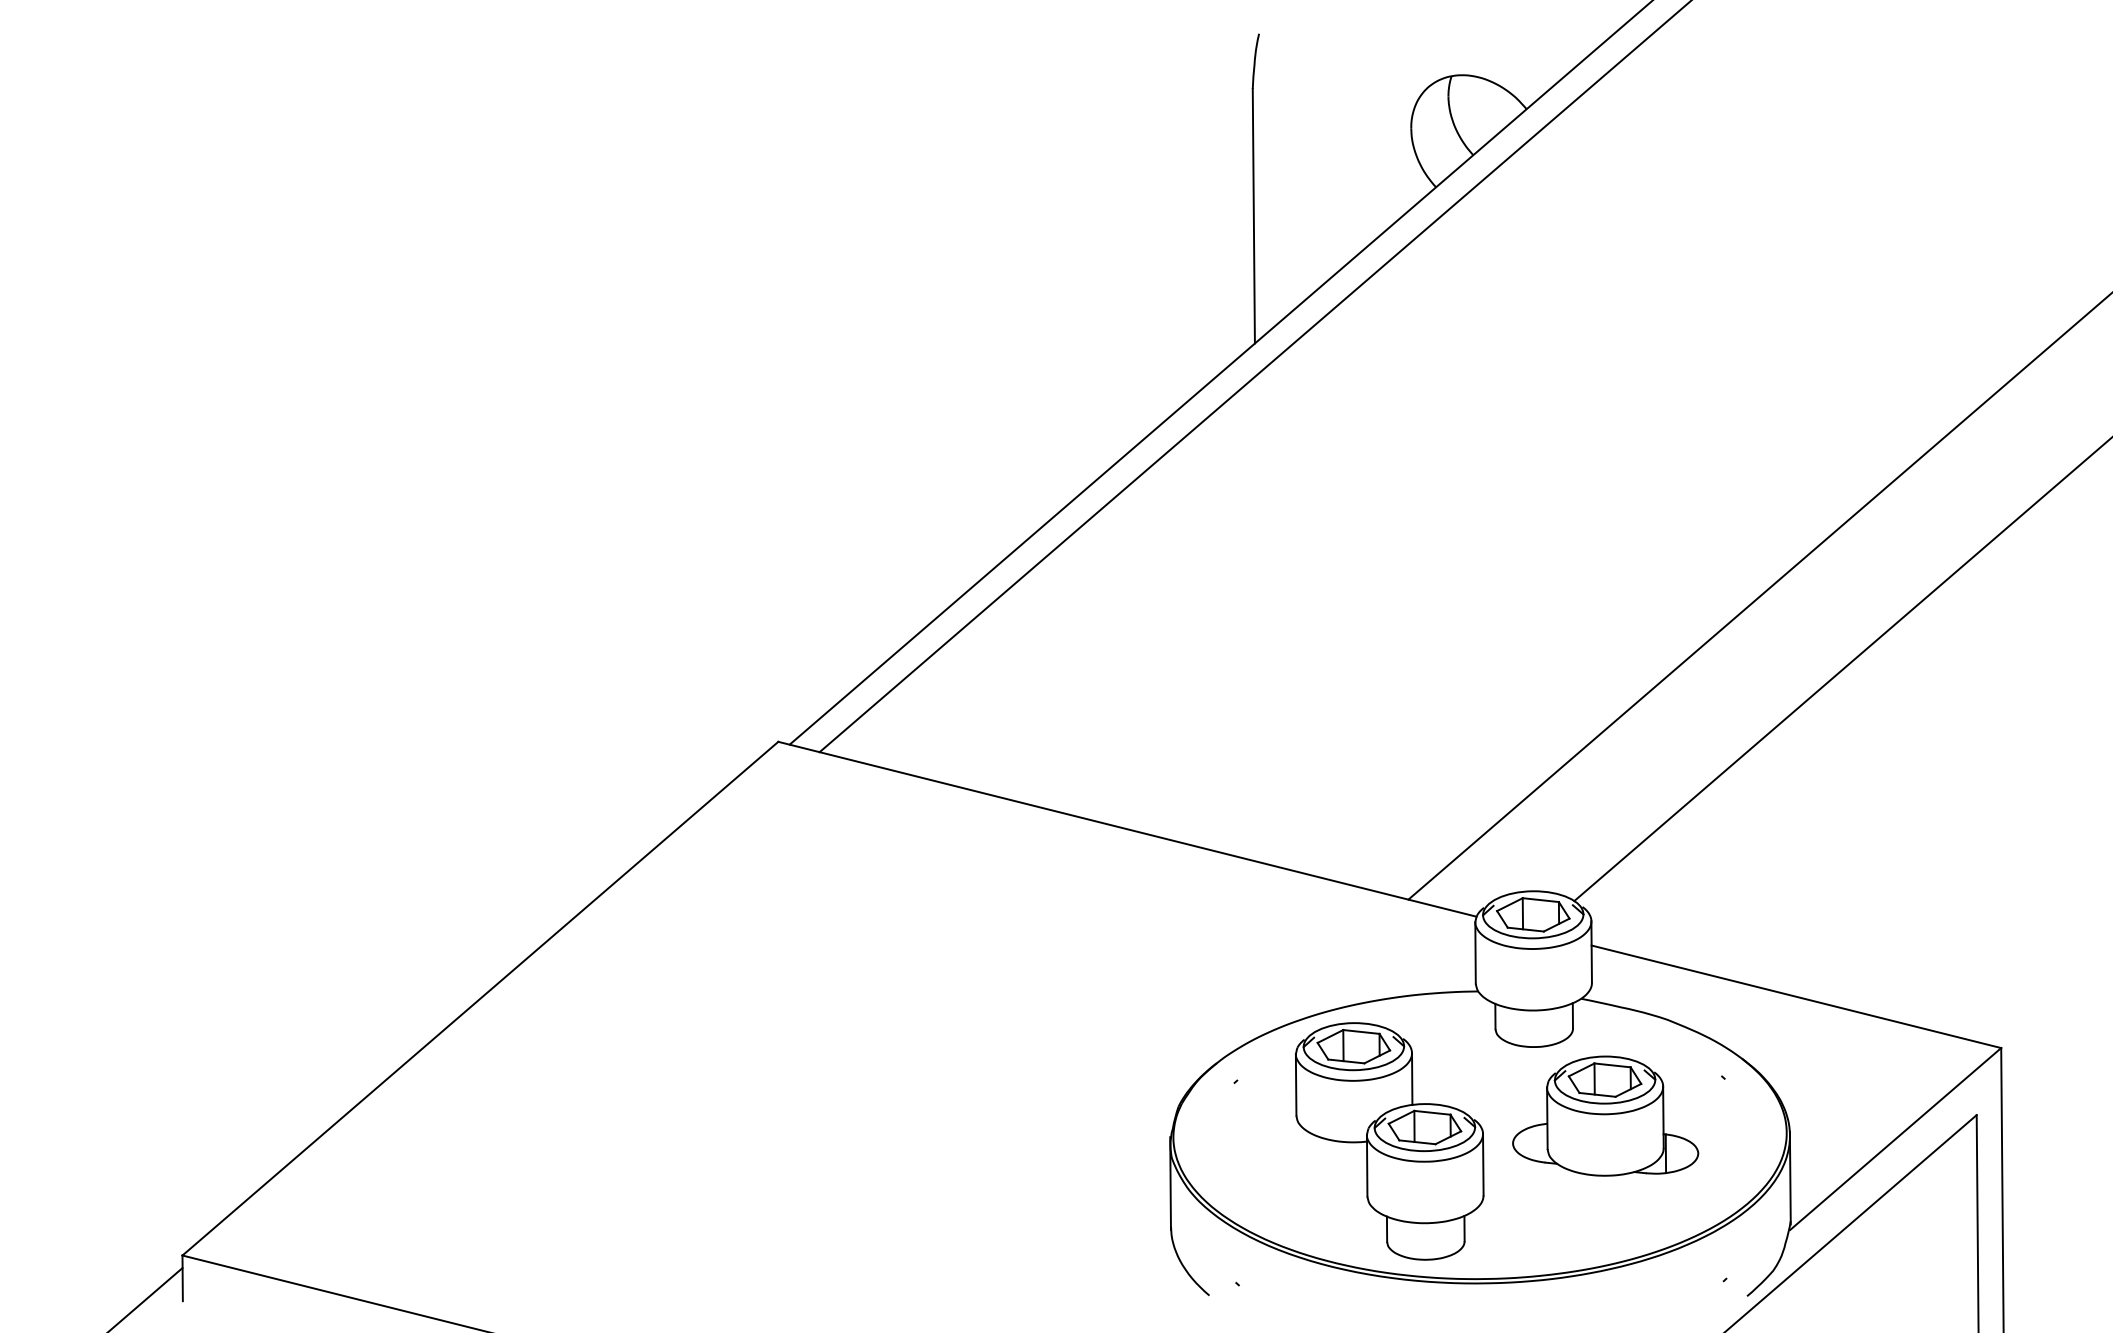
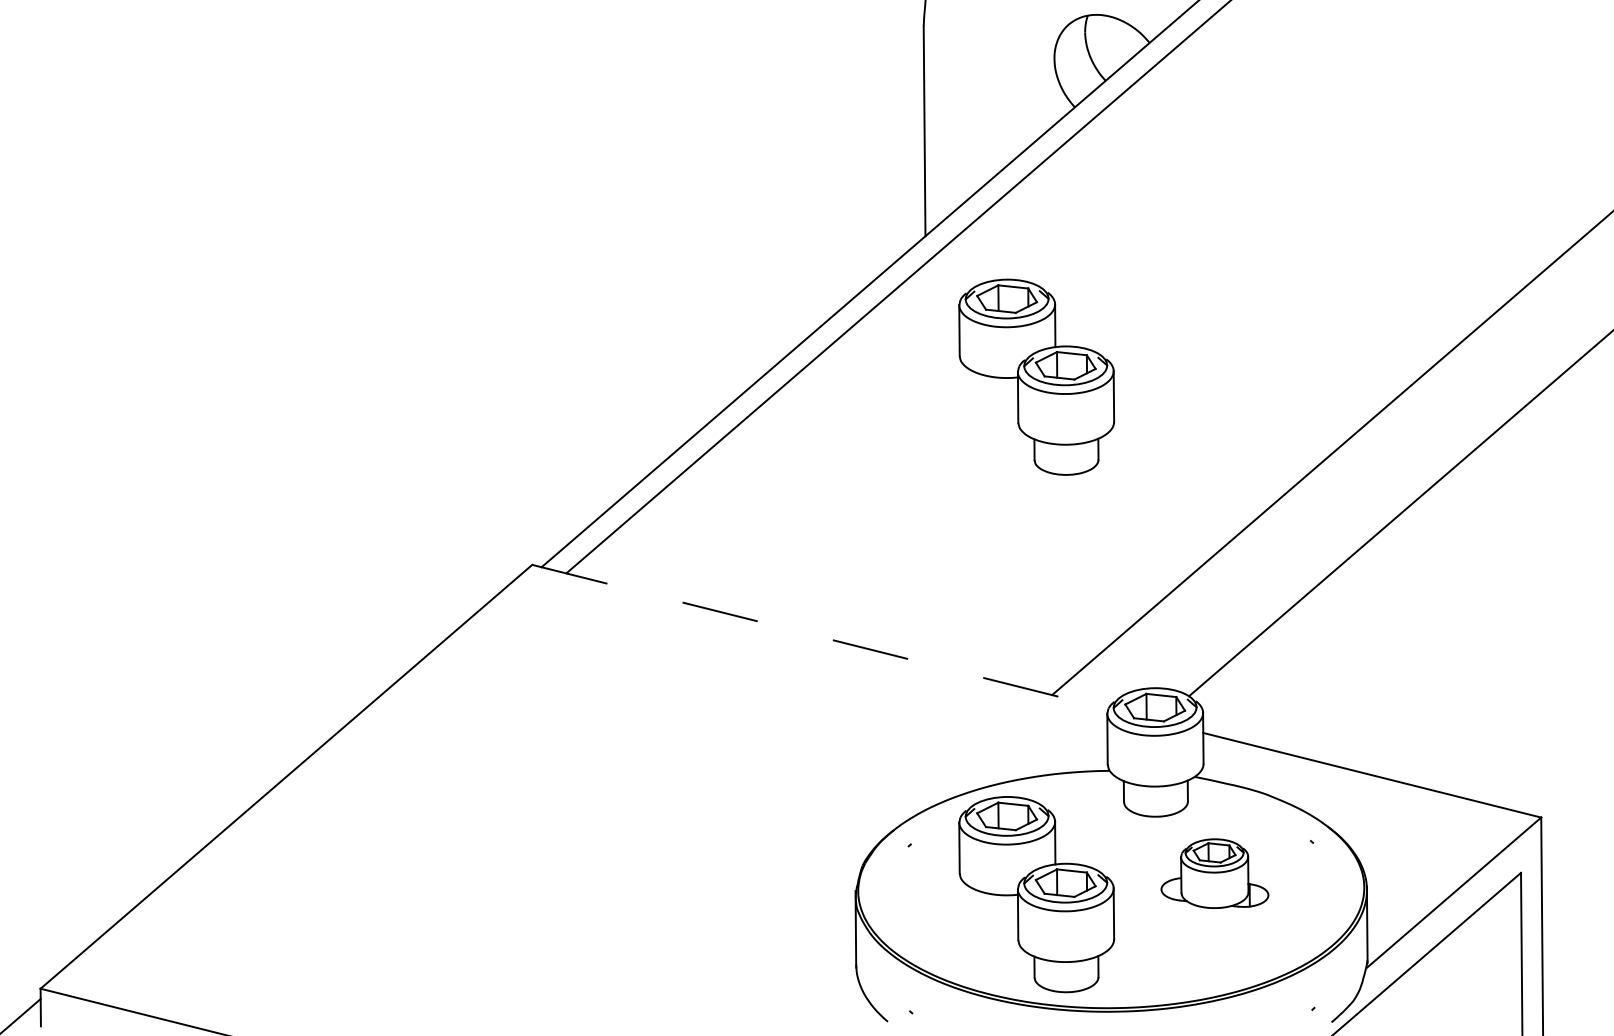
part: (1389, 514) -> (1036, 377), added
line: (1127, 829) -> (820, 637), solid -> dashed
part: (1605, 1115) -> (1214, 873), size x0.7

